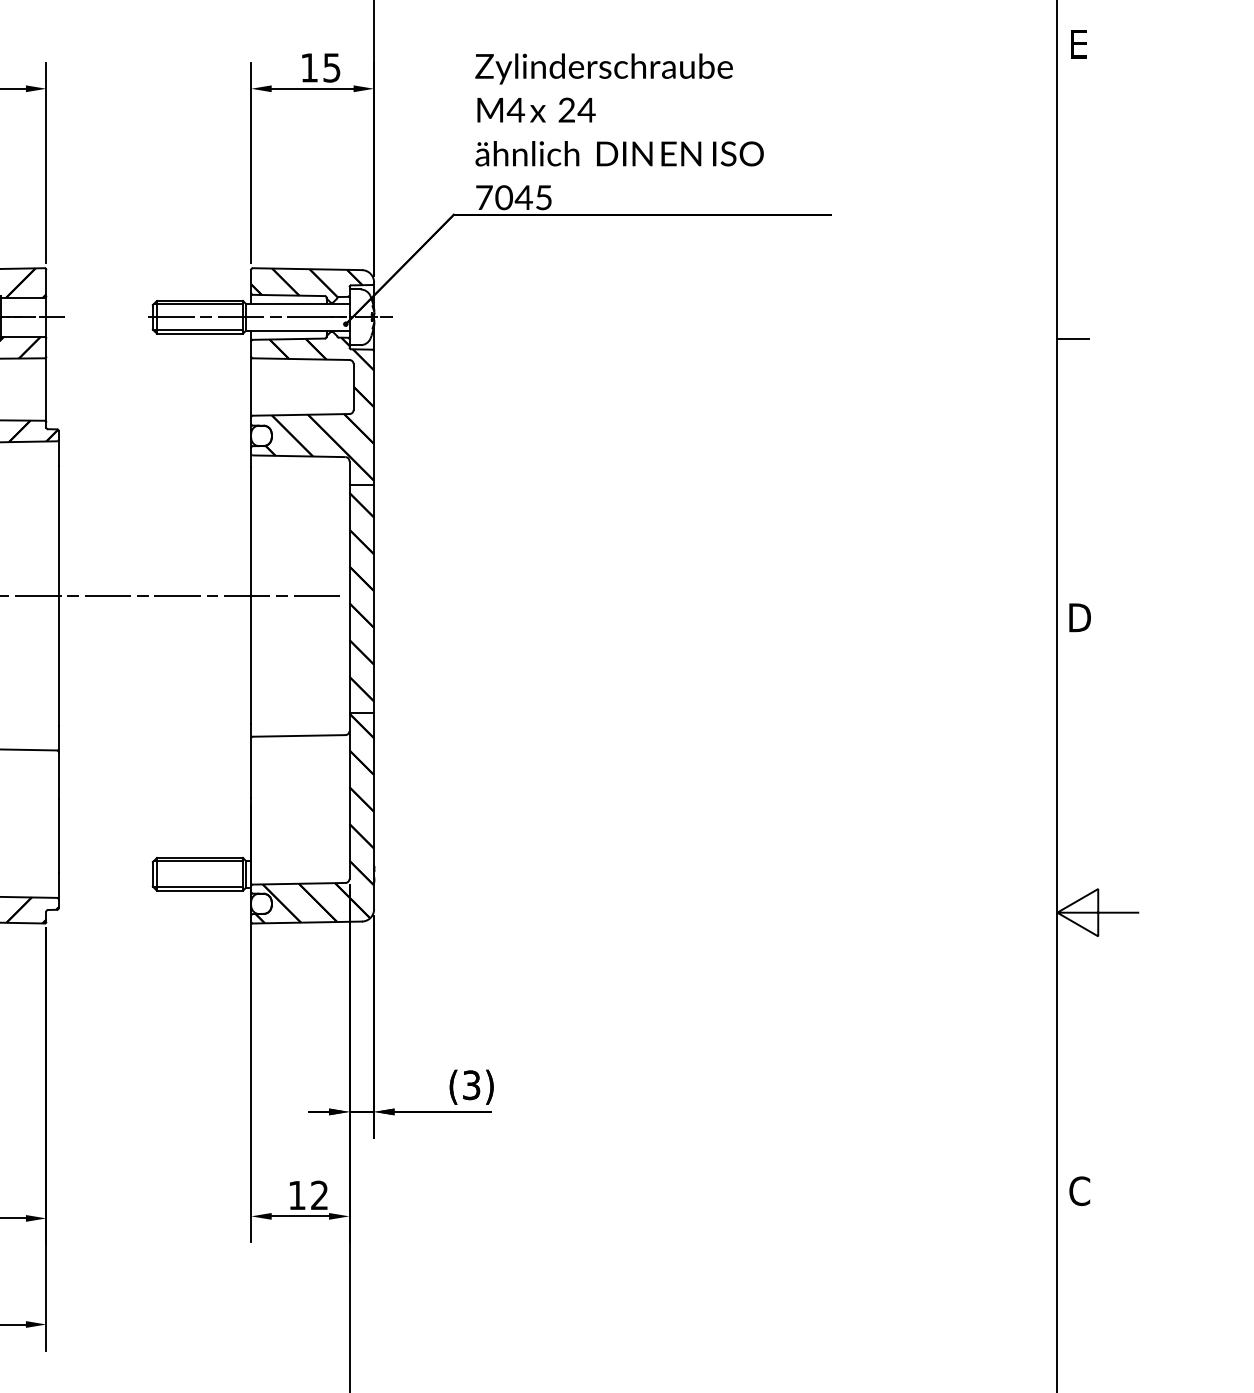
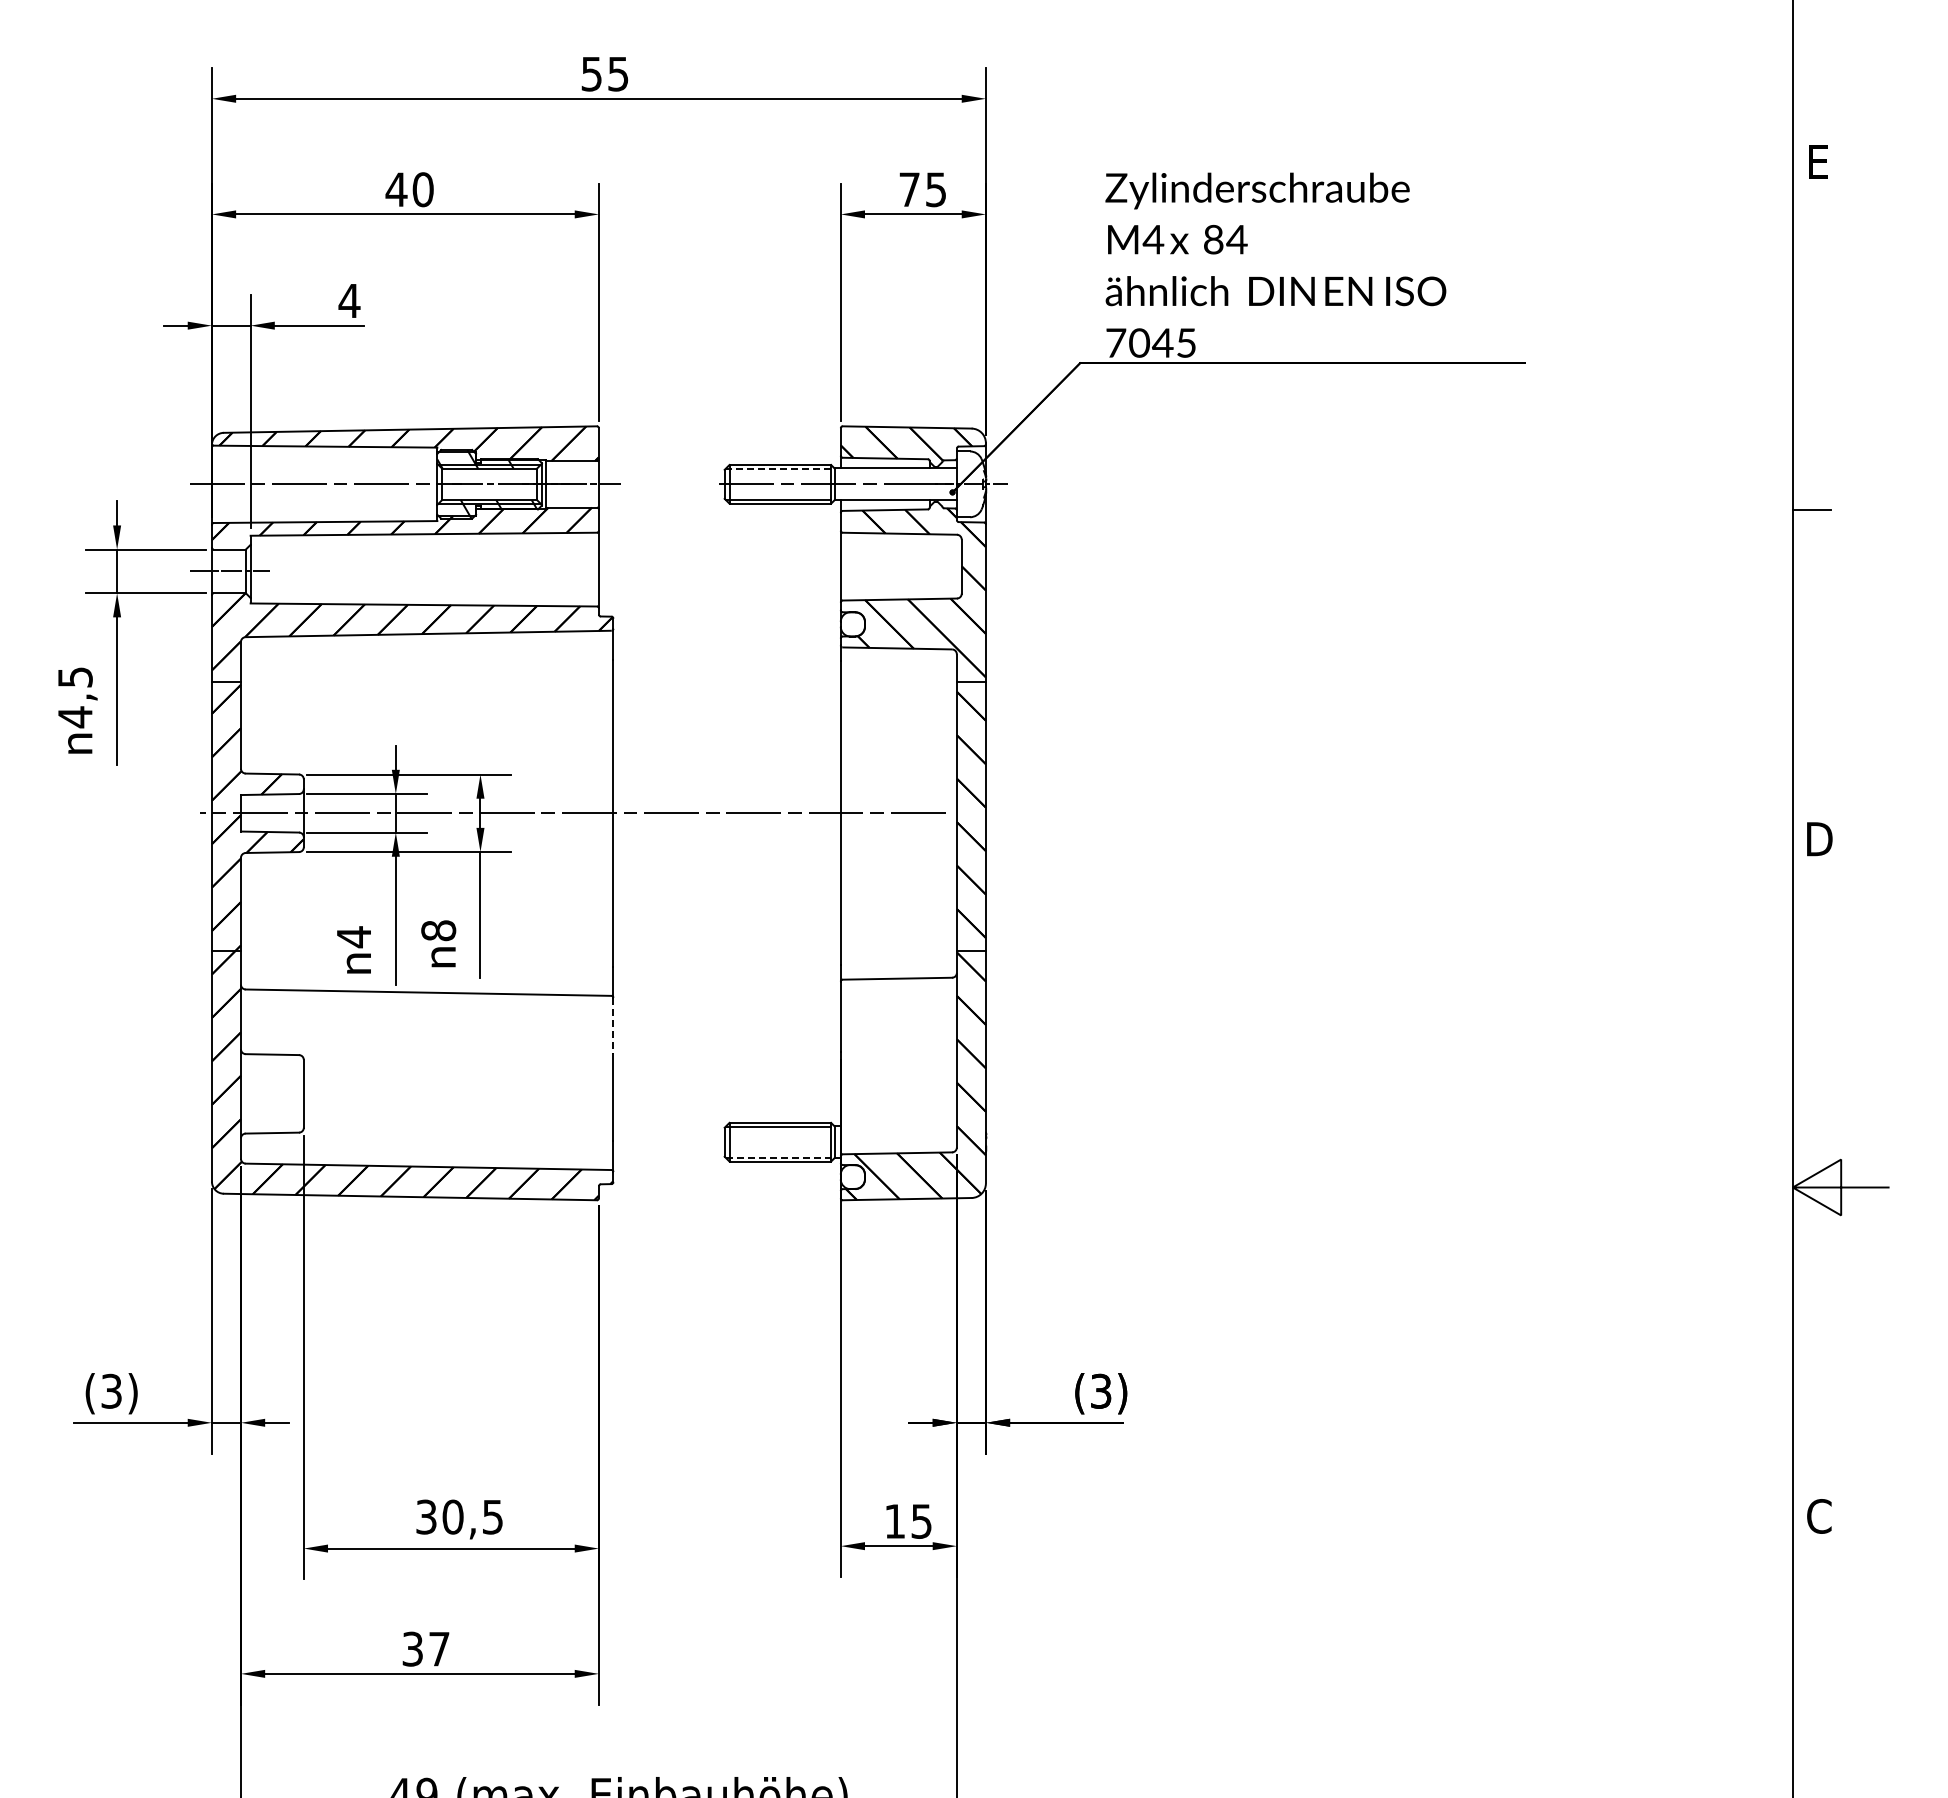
text: (309, 67) -> (909, 189), 15 -> 75
text: (566, 110) -> (1213, 240), 24 -> 84
line: (198, 304) -> (778, 469), solid -> dashed
line: (58, 775) -> (613, 1025), solid -> dashed
line: (198, 887) -> (778, 1157), solid -> dashed
text: (319, 1195) -> (921, 1521), 12 -> 15

